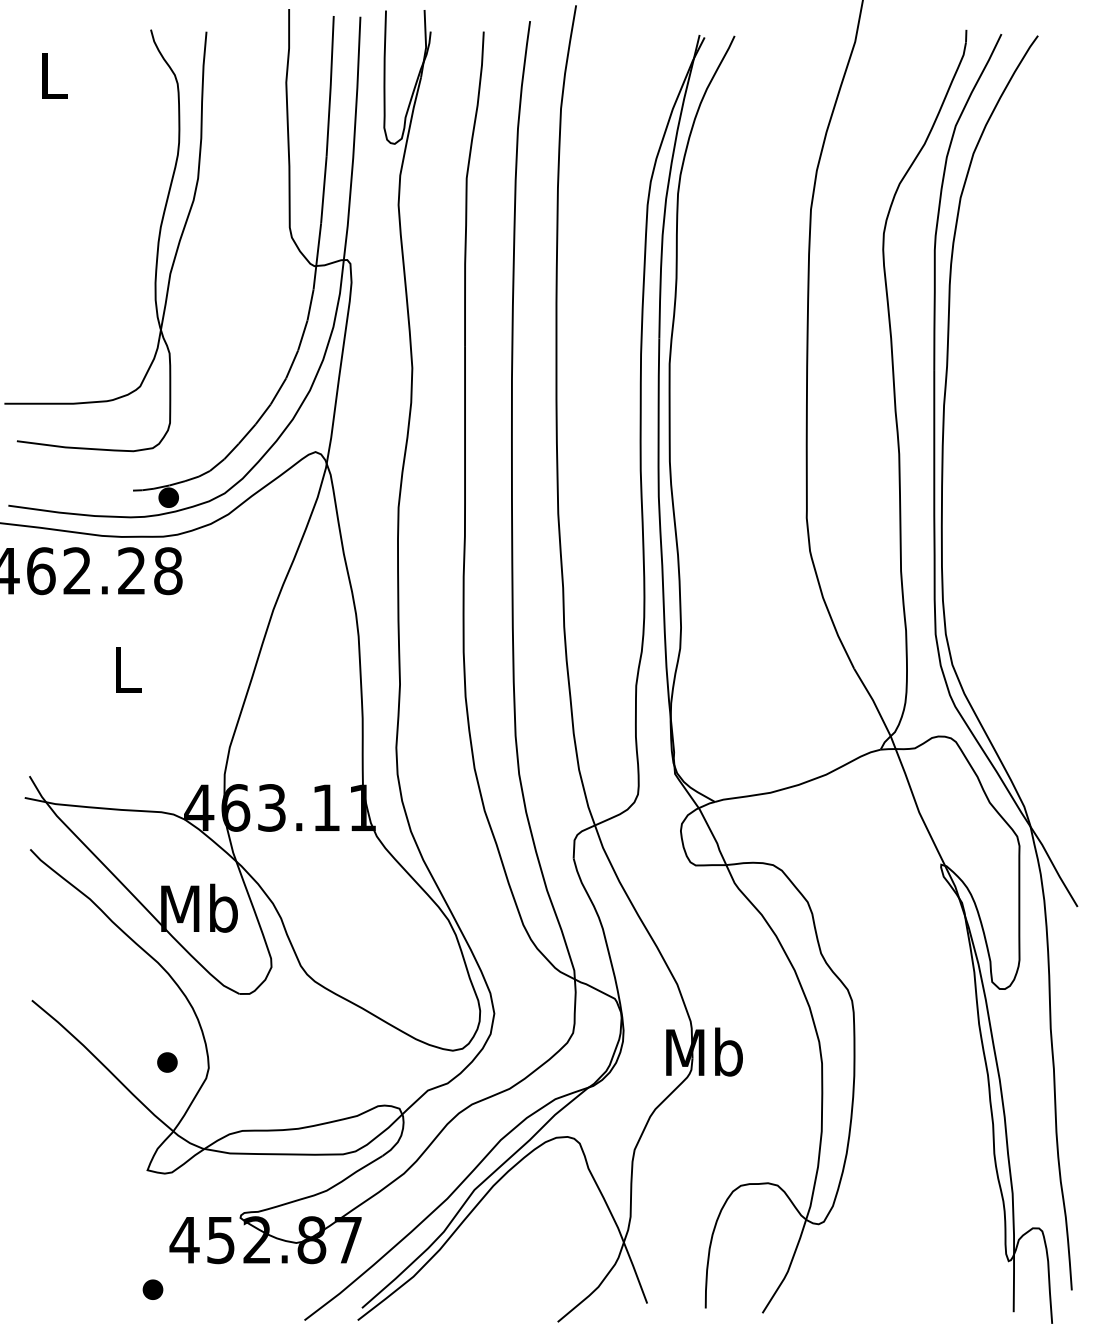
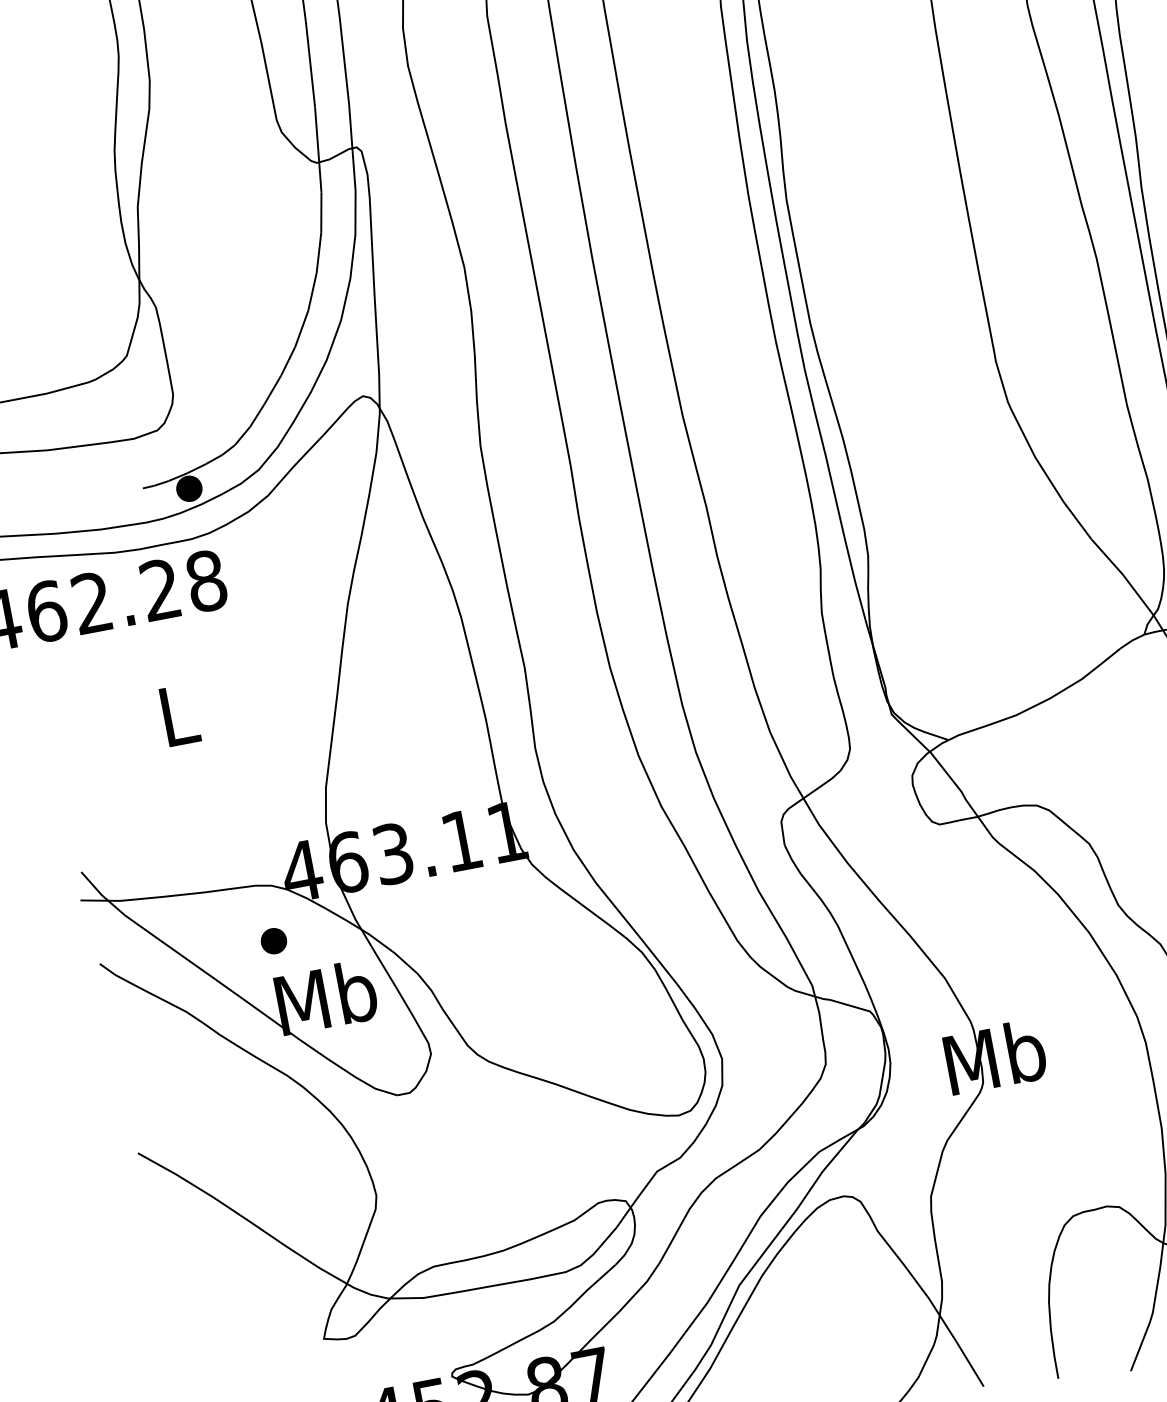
part: (167, 1062) -> (274, 941), moved

